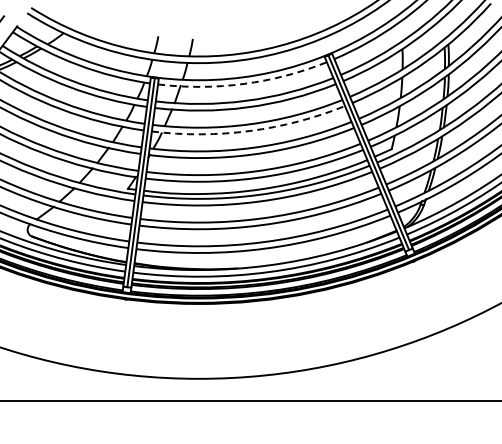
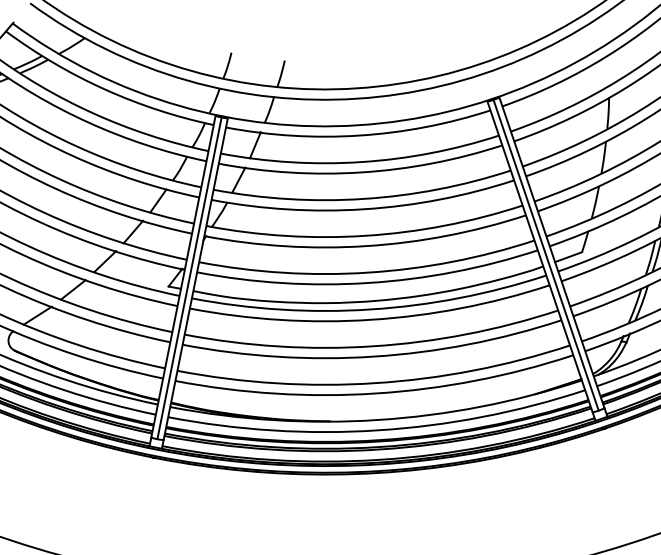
arc: (243, 83) -> (358, 134), dashed -> solid
arc: (250, 131) -> (364, 210), dashed -> solid

